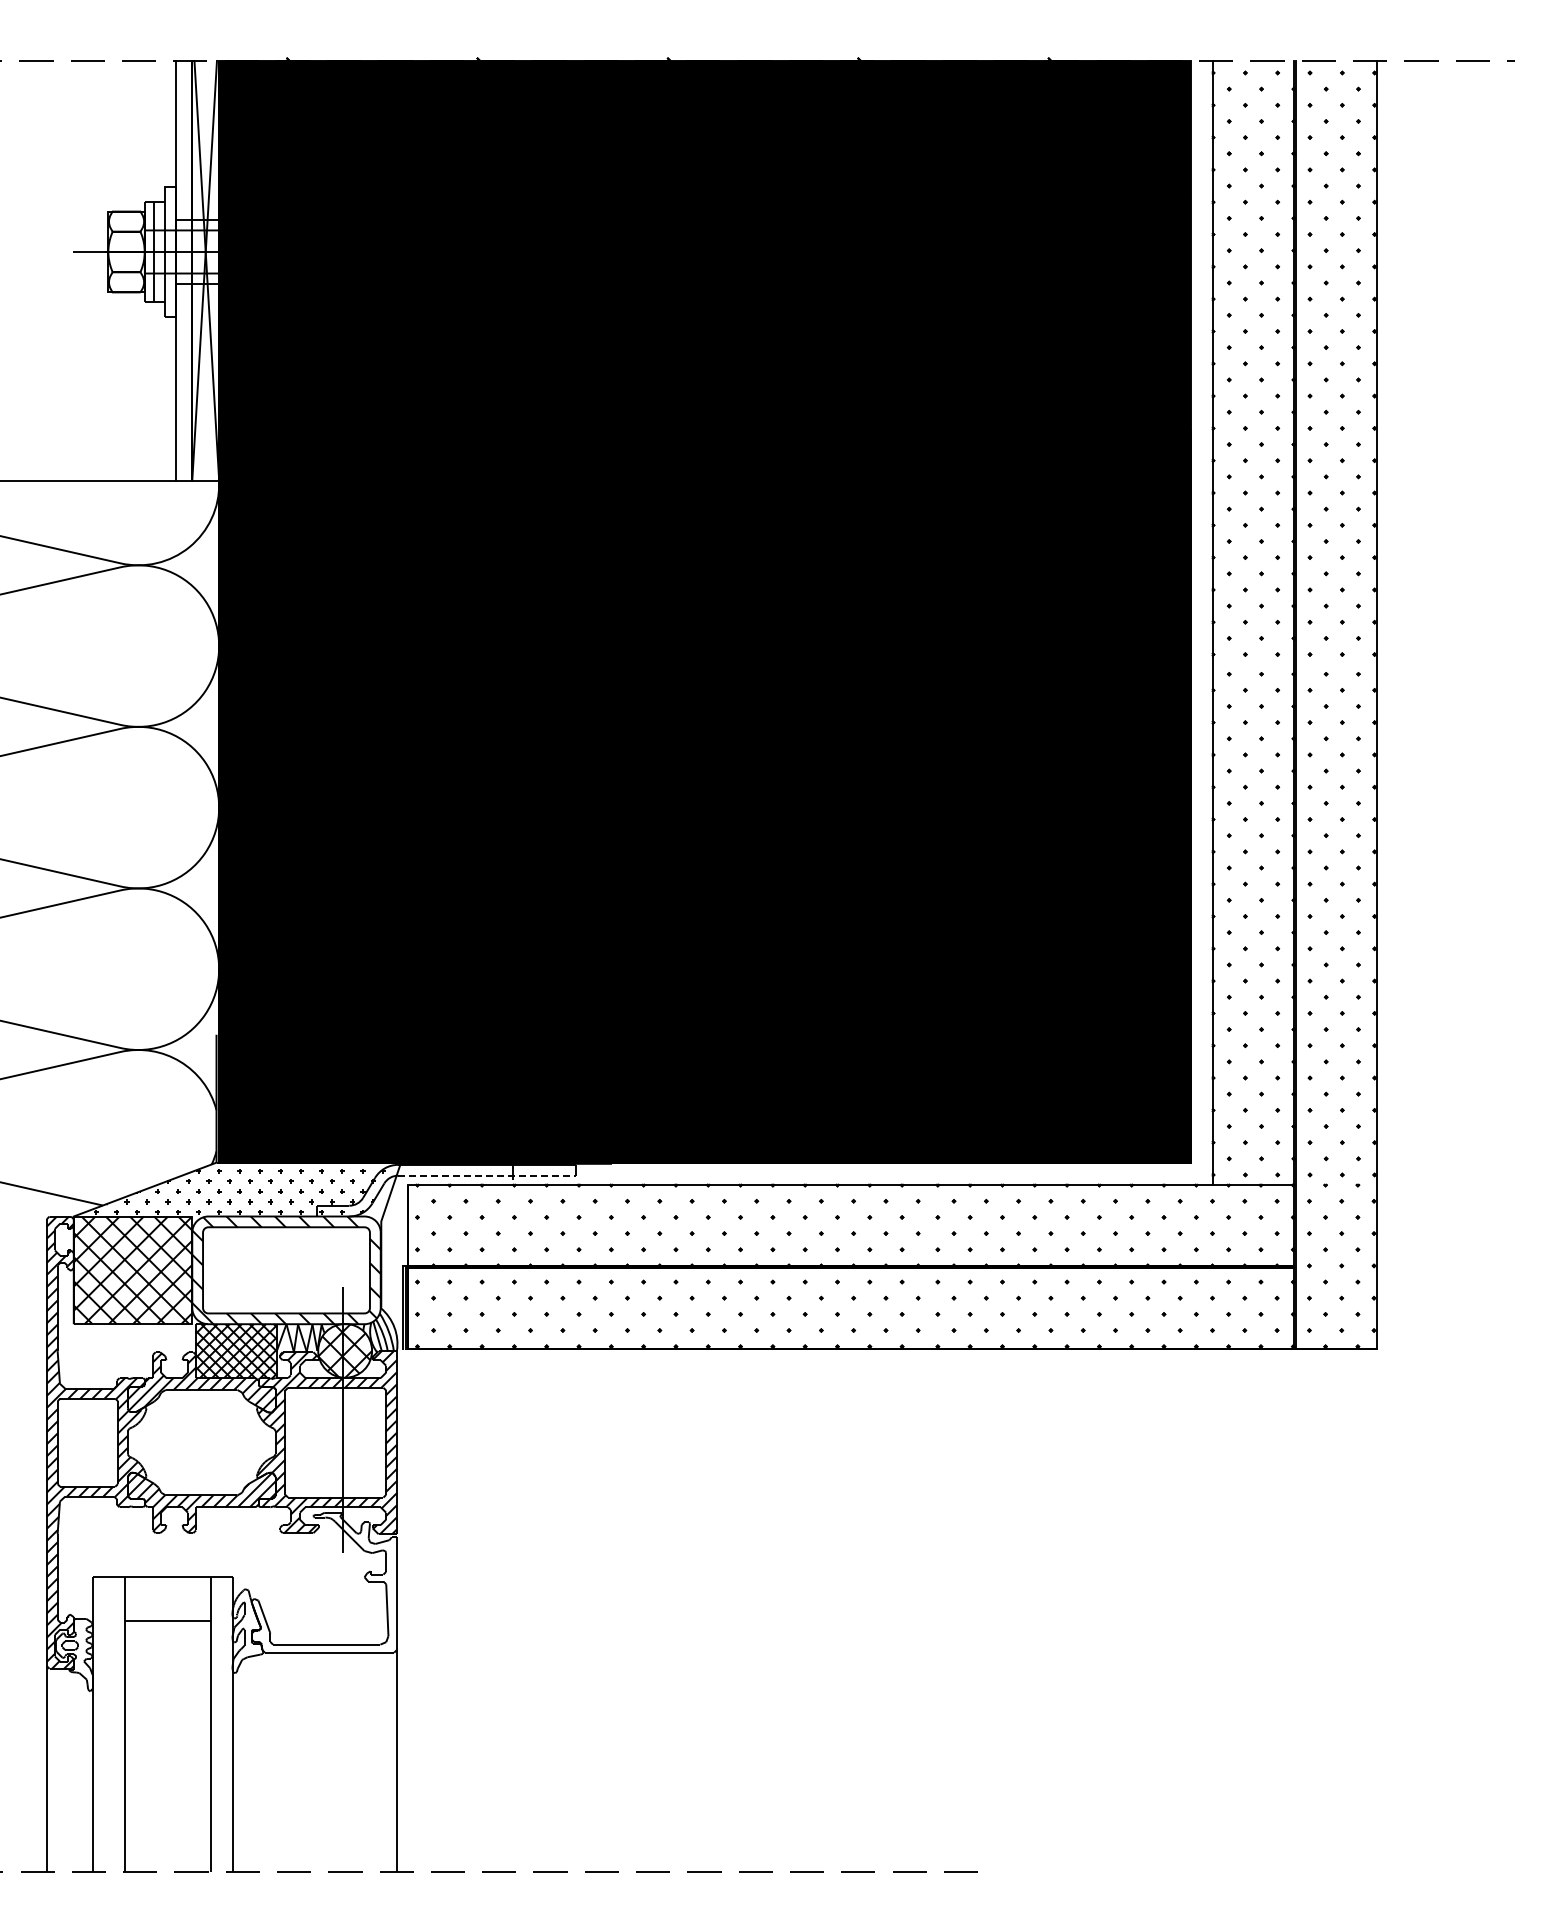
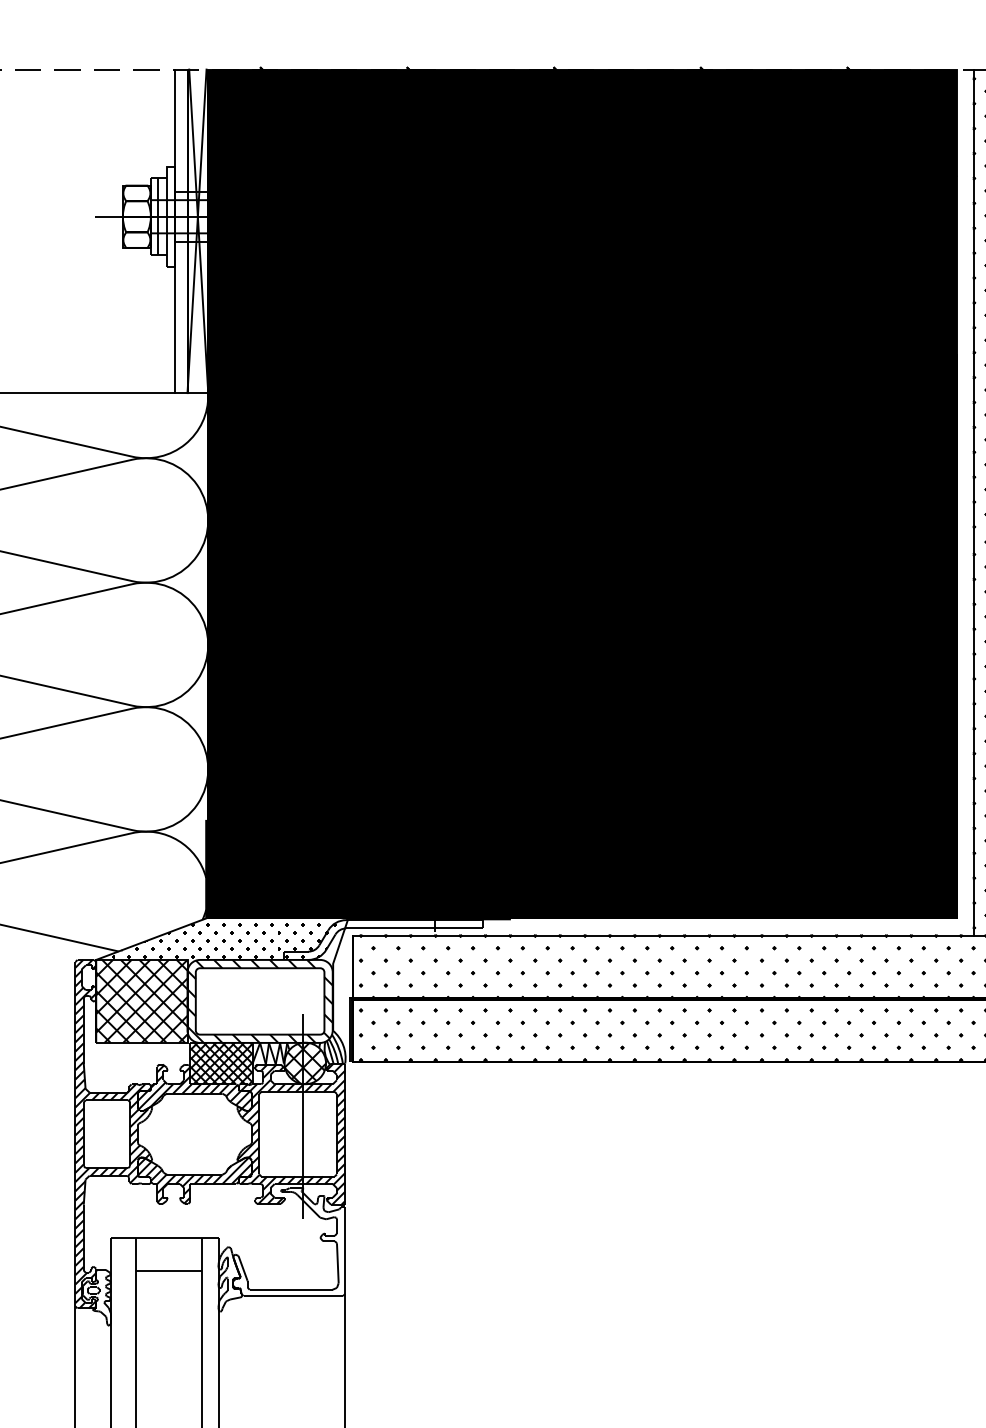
line: (487, 1175) -> (414, 928), dashed -> solid

